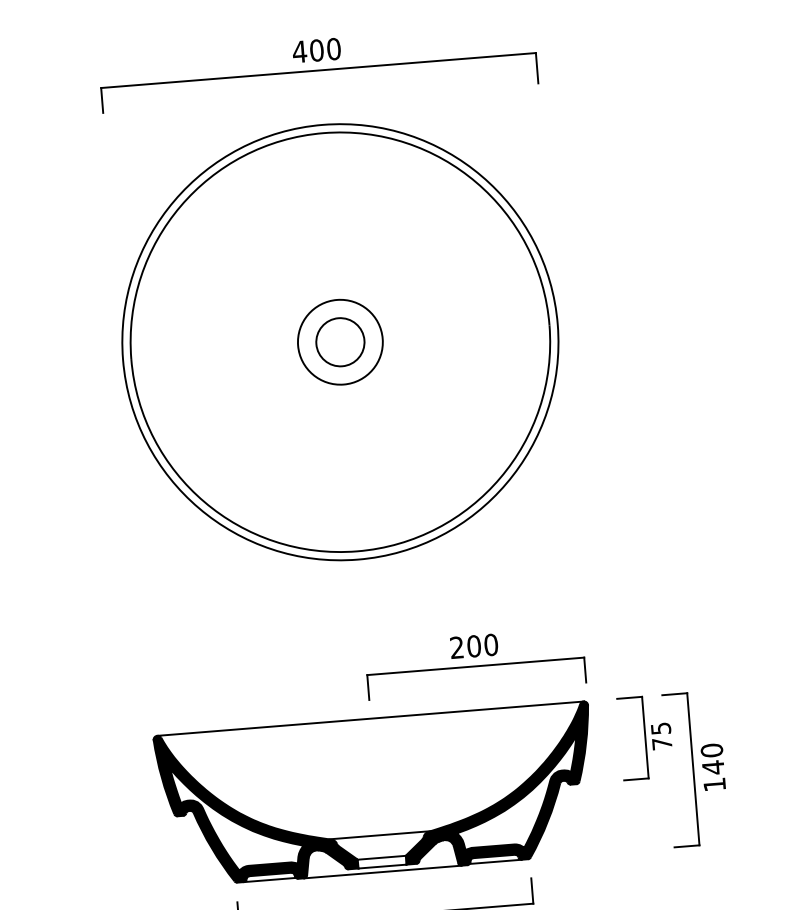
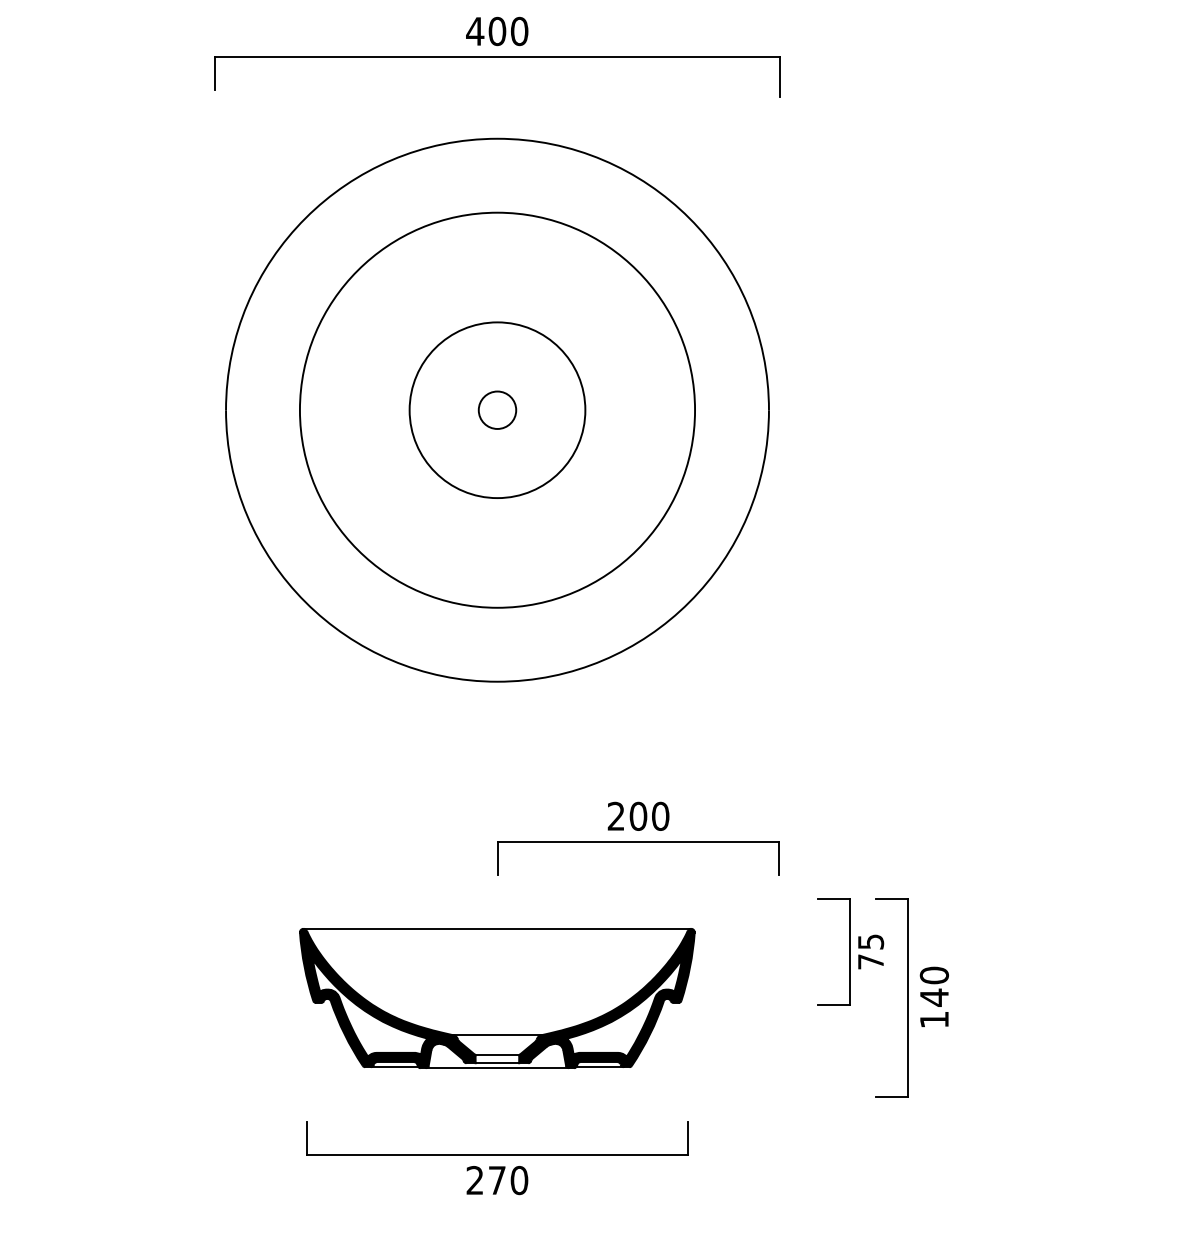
circle: (340, 342) -> (497, 410), size x0.6
circle: (340, 342) -> (497, 410), size x0.7
circle: (340, 342) -> (497, 410), size x1.6
part: (376, 795) -> (497, 998), size x0.7

